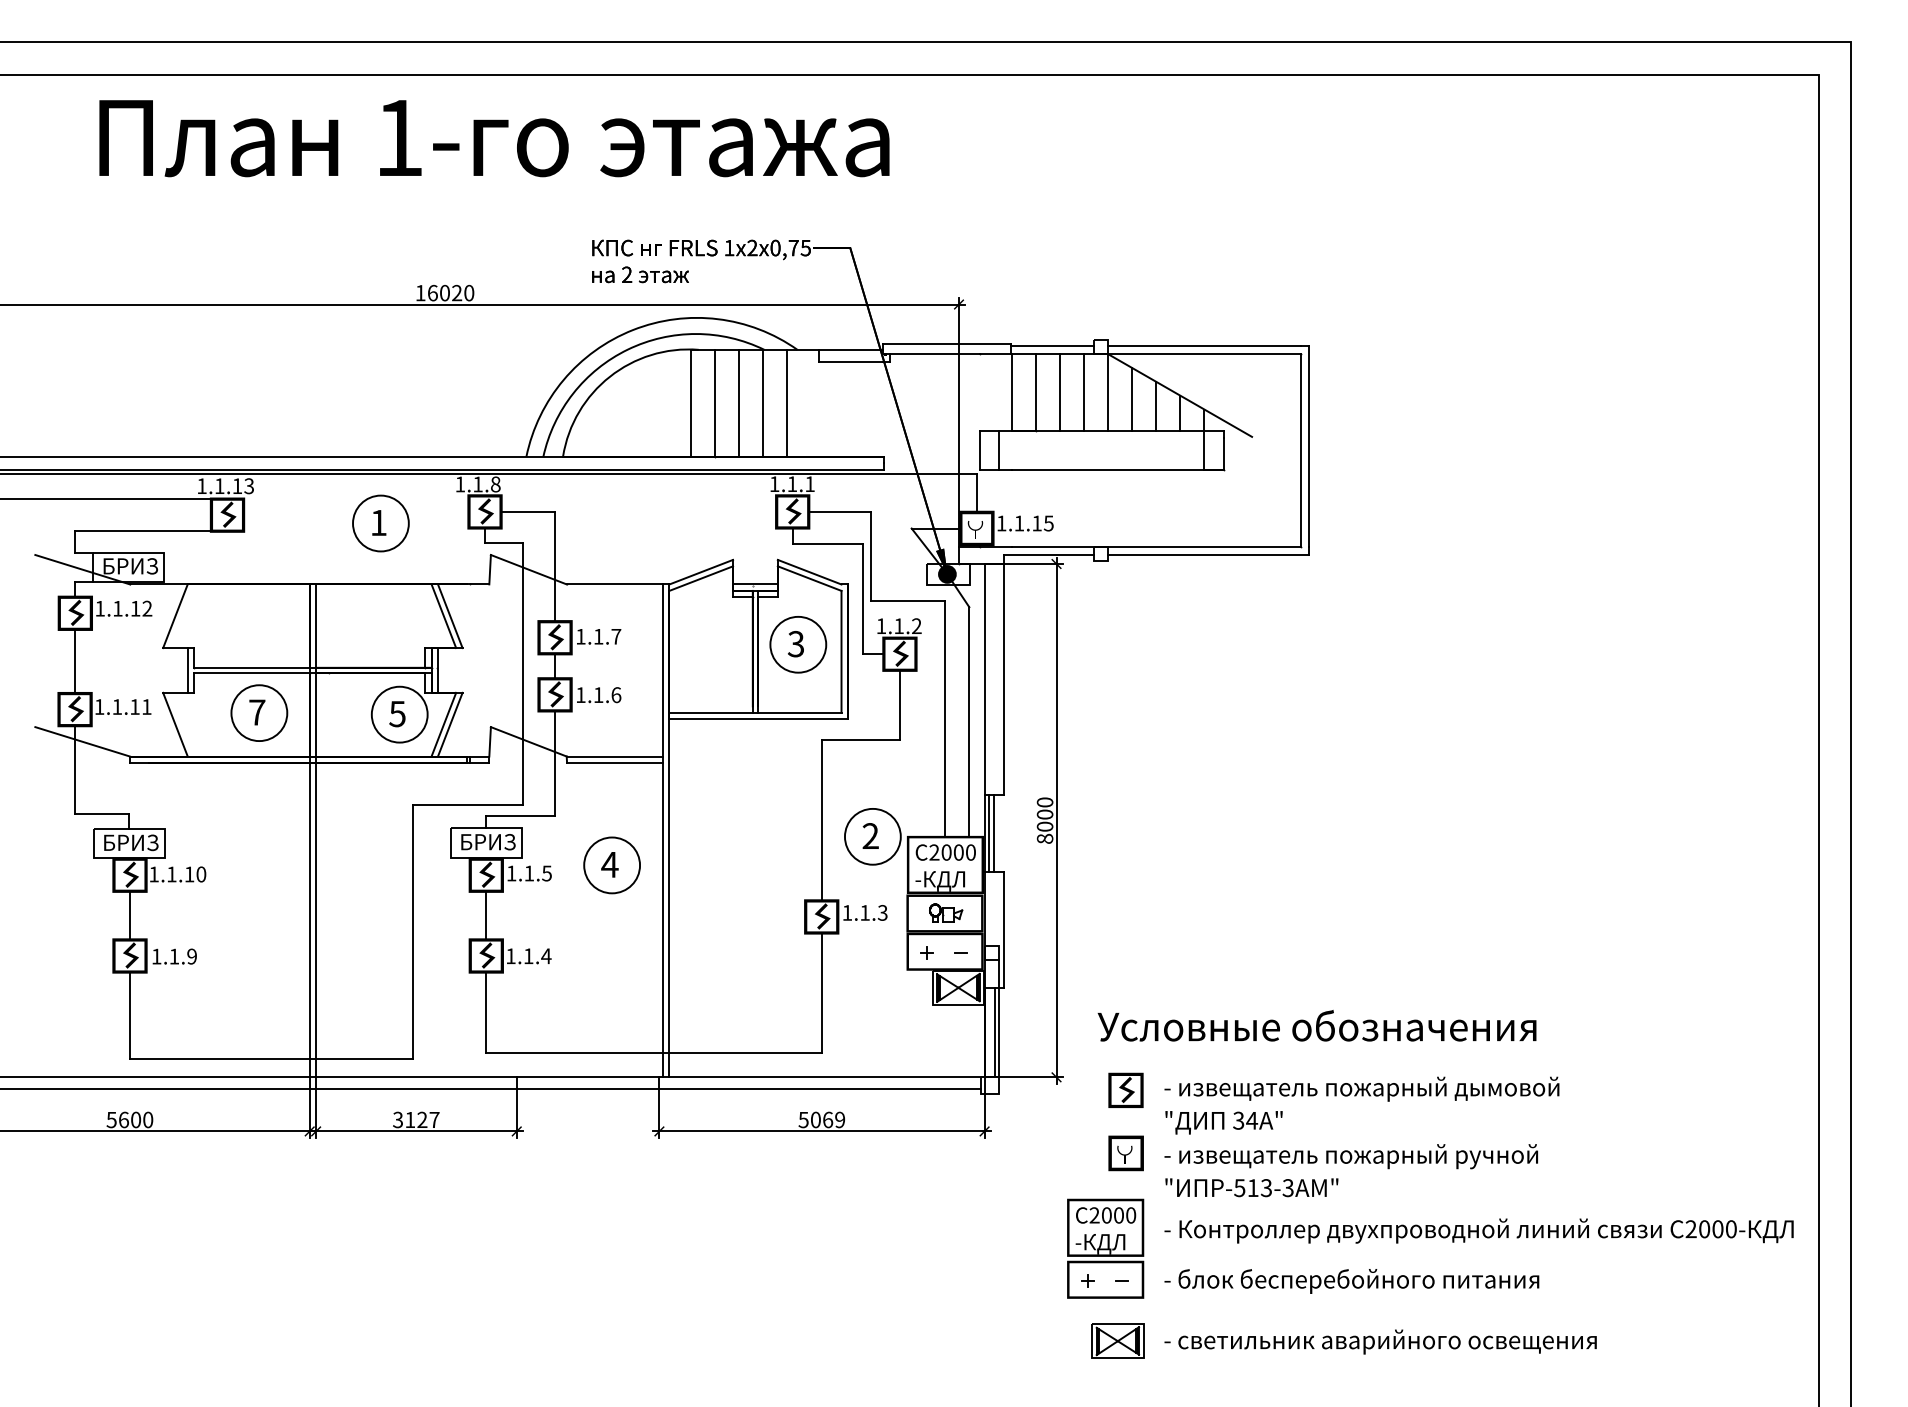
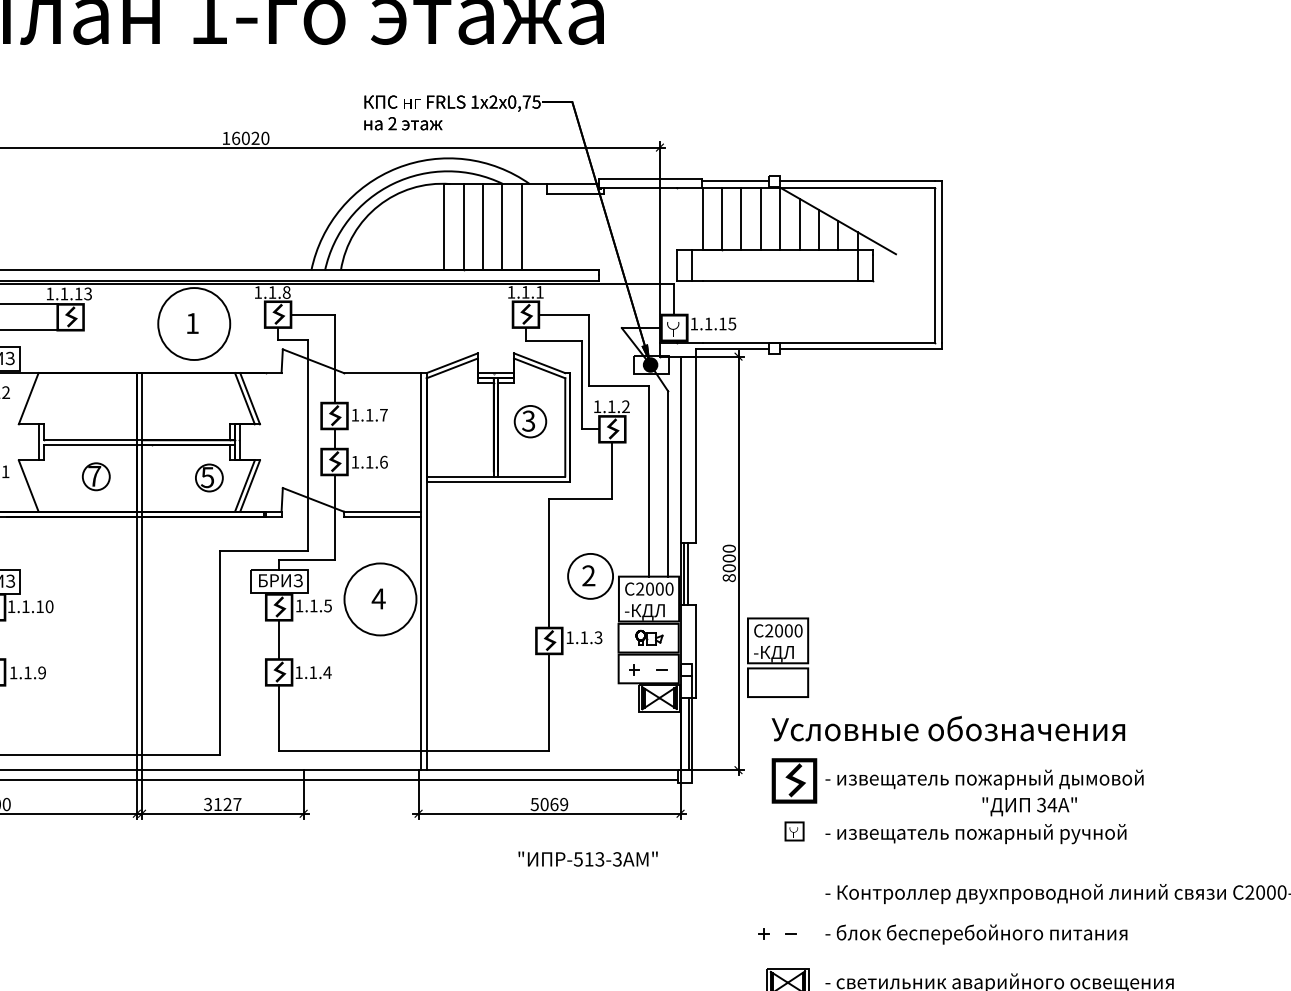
circle: (380, 523) -> (193, 323), size x1.6
circle: (798, 644) -> (530, 421), size x0.7
circle: (259, 713) -> (96, 477), size x0.6
circle: (399, 714) -> (209, 477), size x0.6
circle: (612, 865) -> (380, 599), size x1.6
part: (1125, 1089) -> (794, 779), size x1.6
text: (1223, 1122) -> (1029, 806), moved
part: (1125, 1153) -> (794, 831), size x0.7
text: (1251, 1187) -> (587, 858), moved
text: (1105, 1248) -> (777, 657), moved

